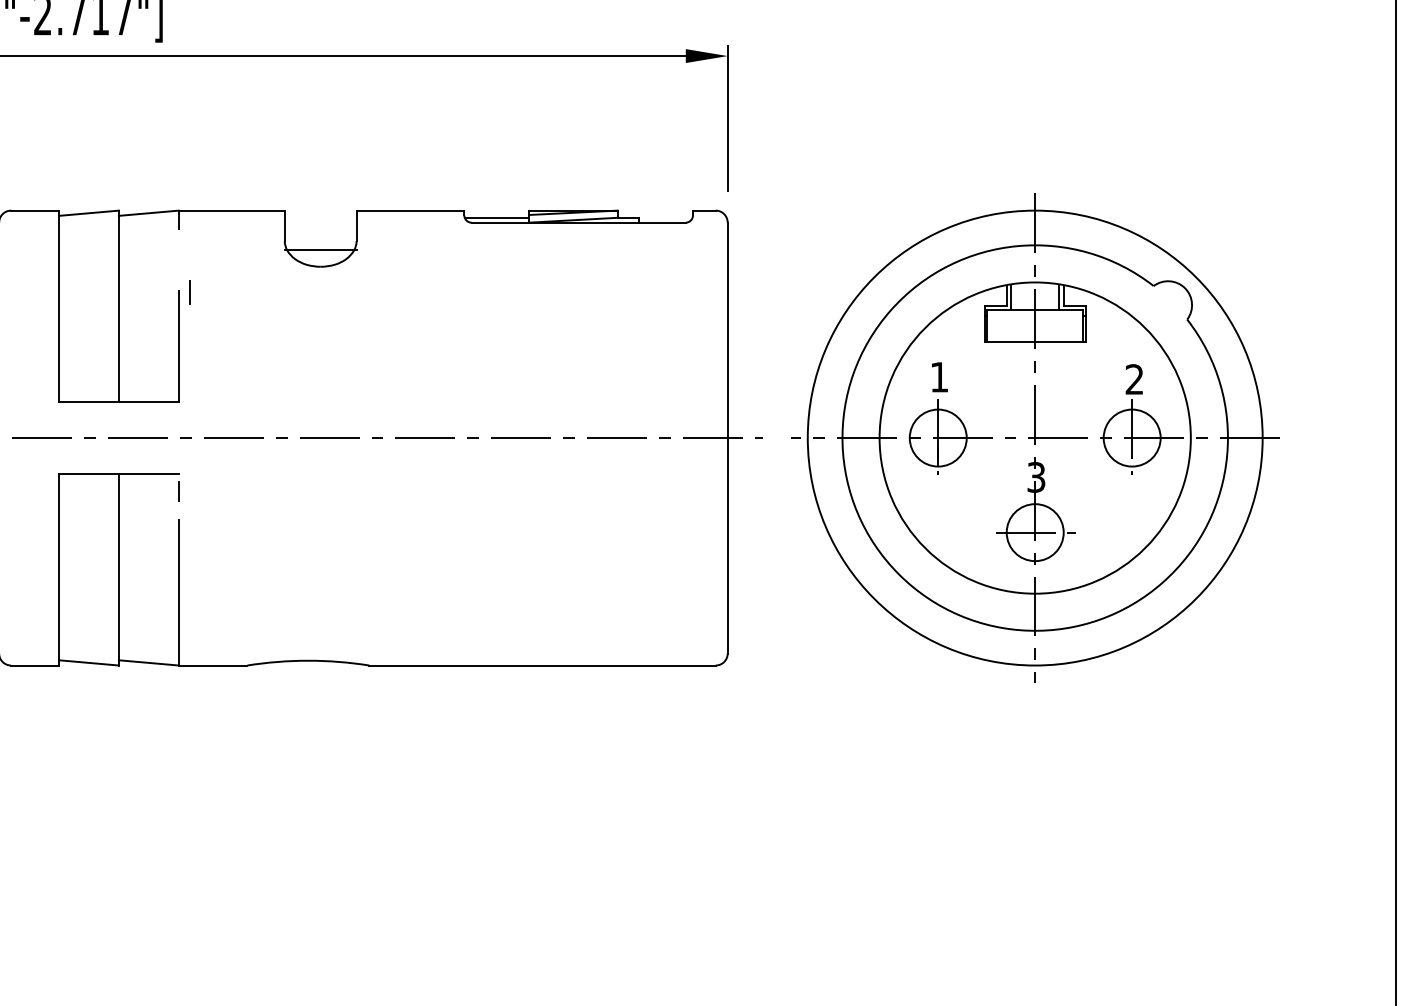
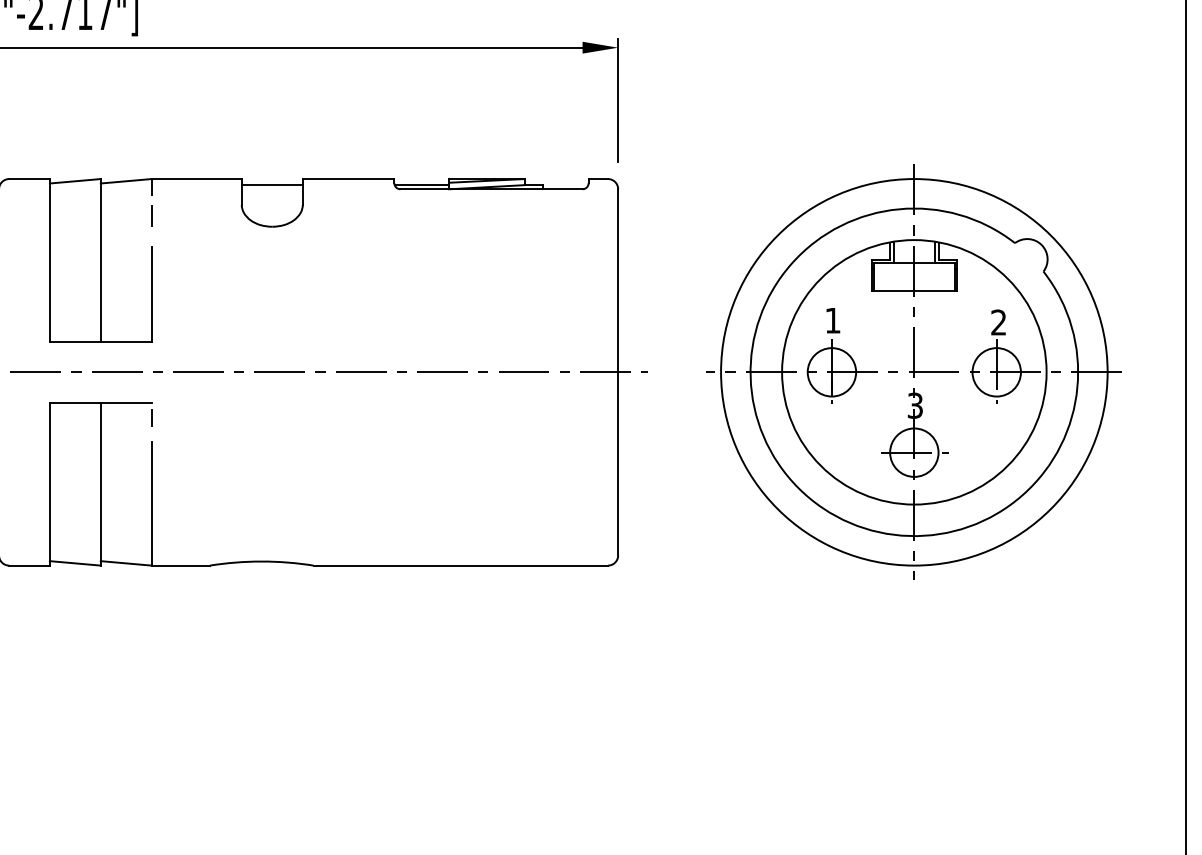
line: (320, 249) -> (272, 184), moved
line: (189, 292) -> (151, 216), moved
part: (1035, 437) -> (914, 371), moved

